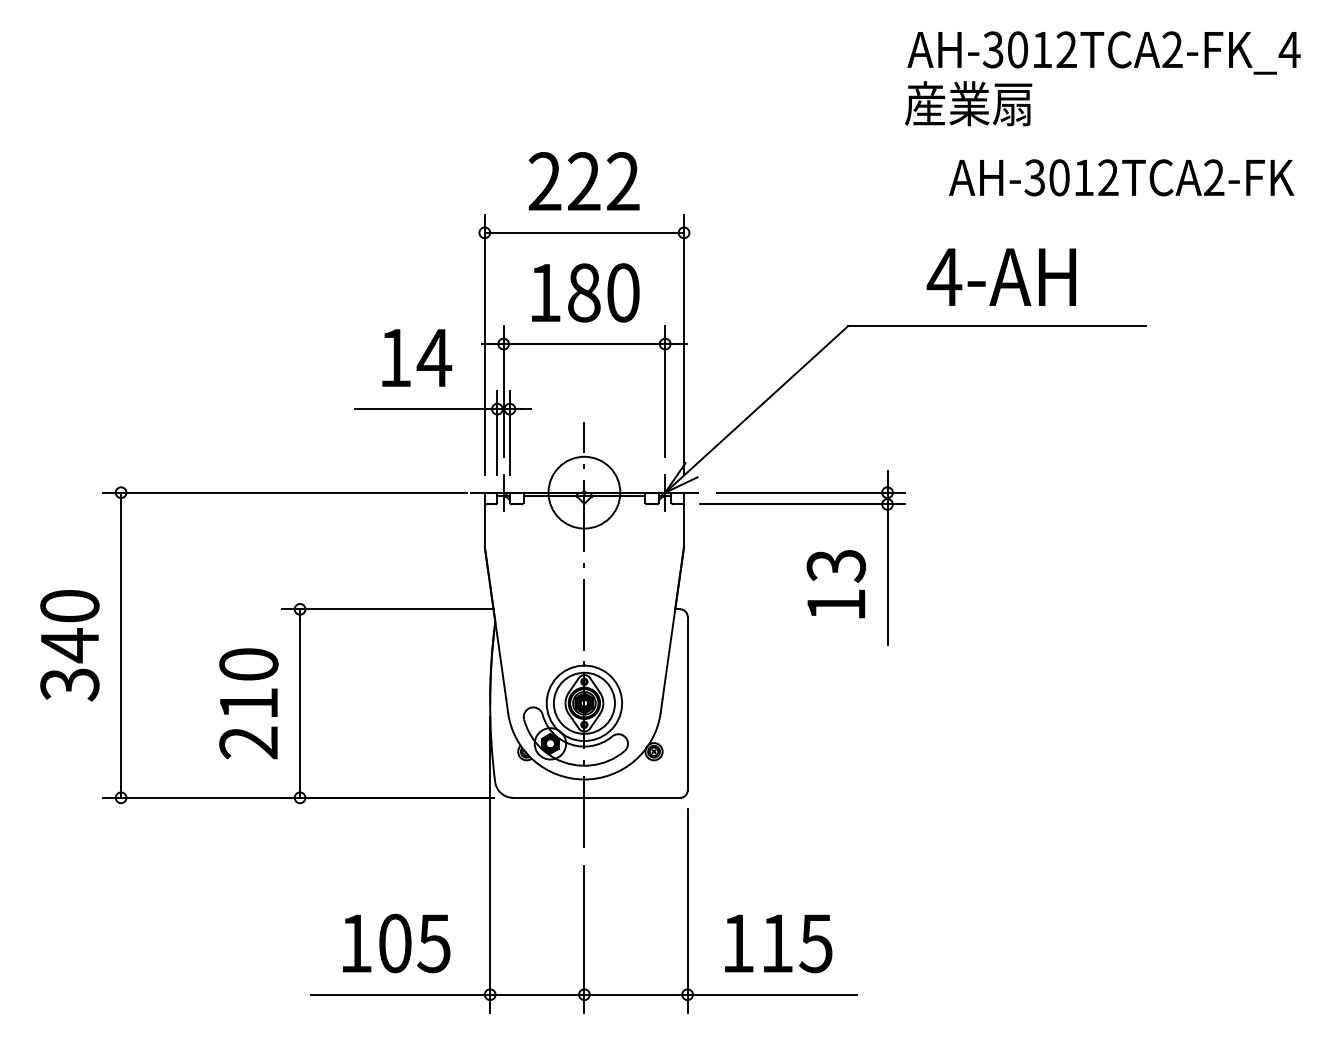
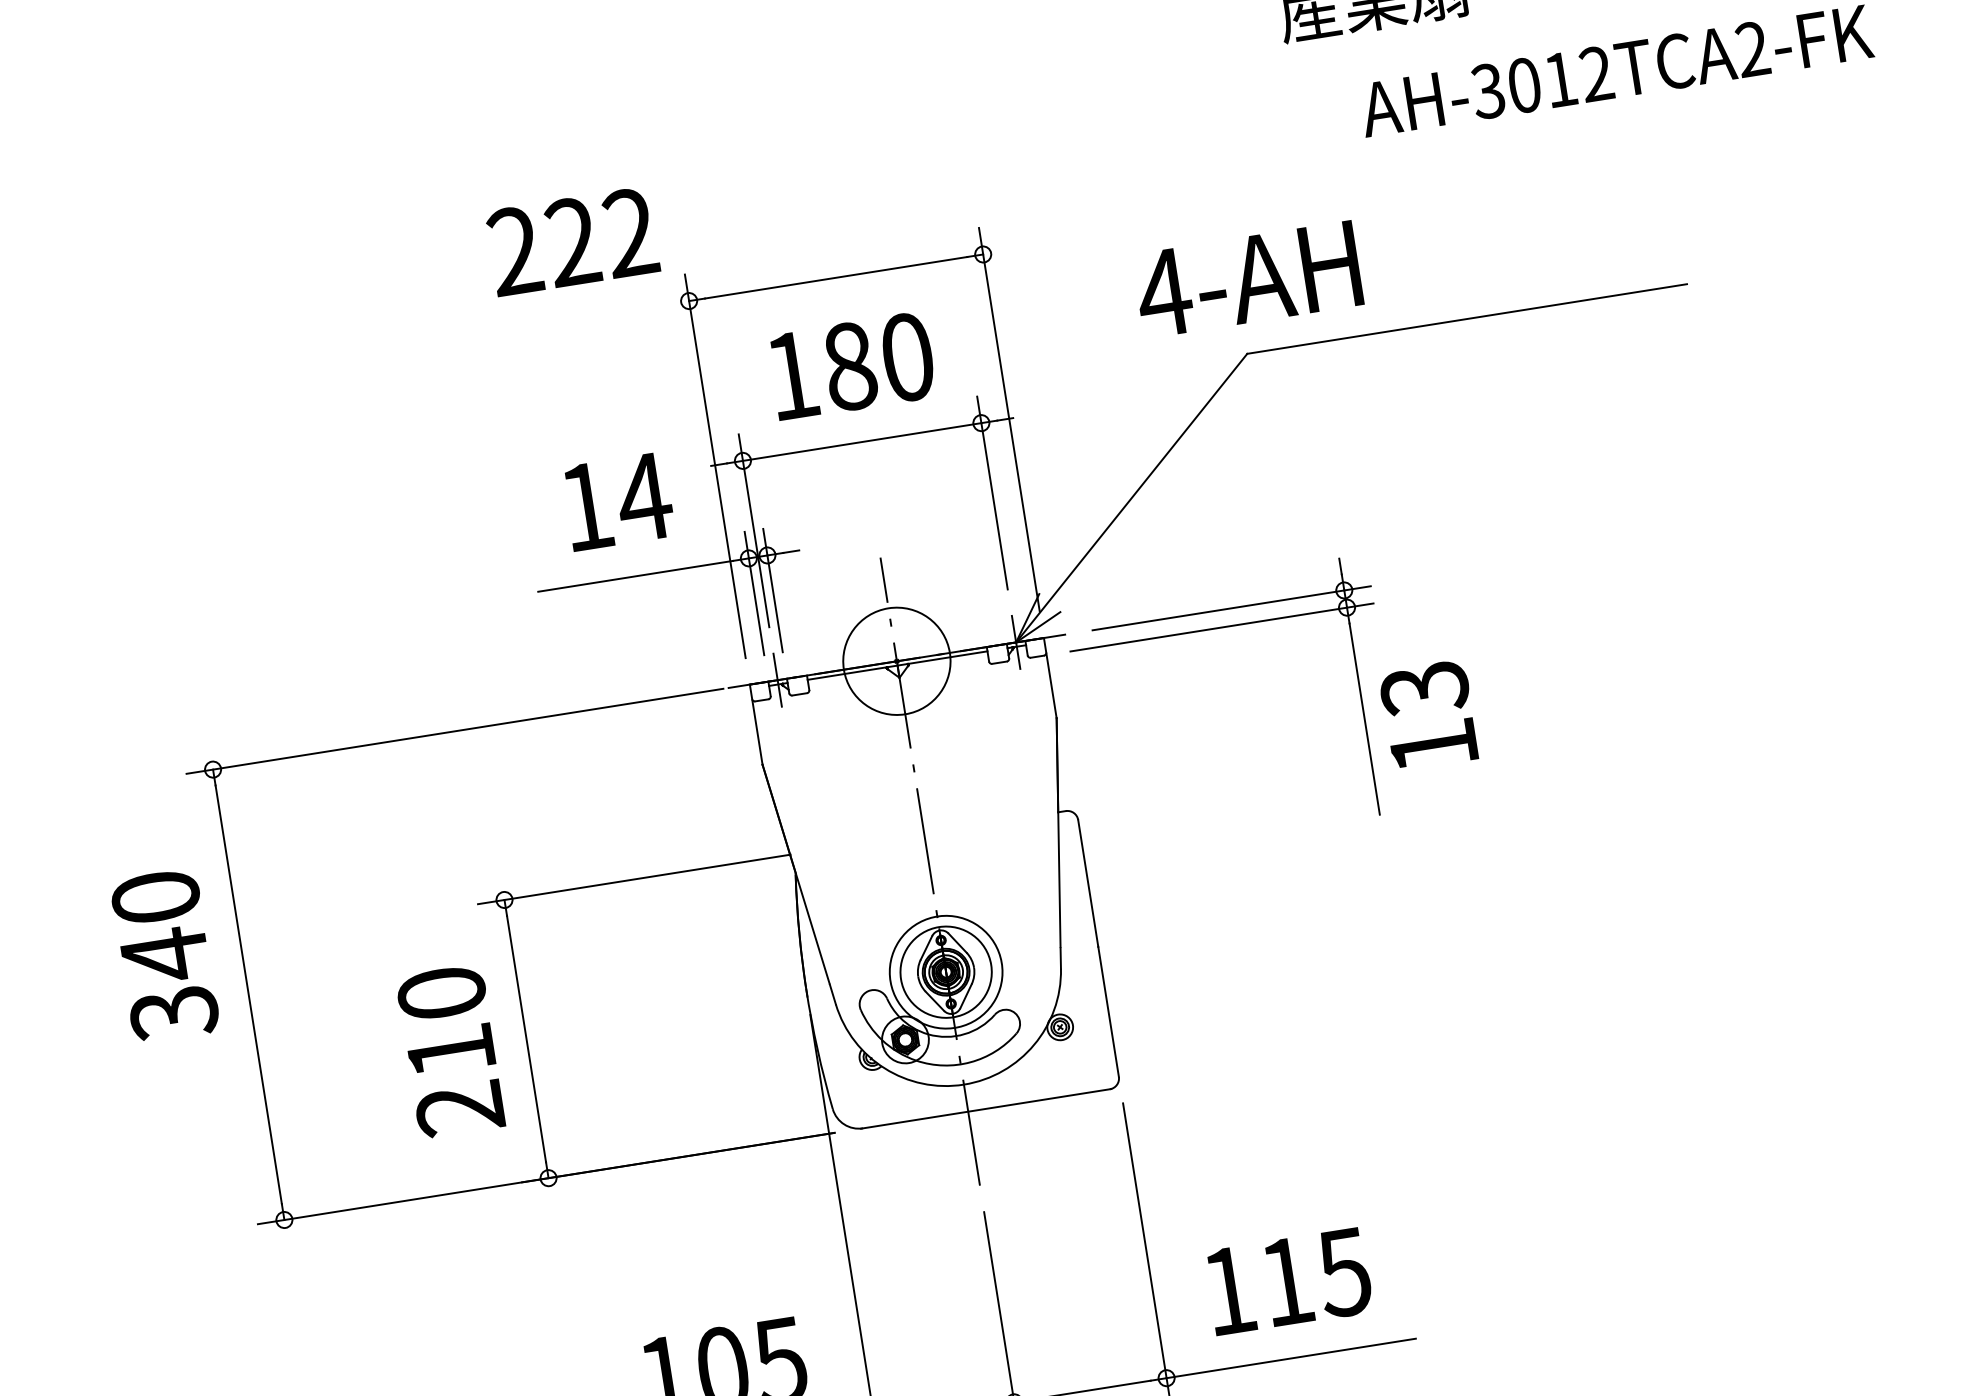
text: (583, 181) -> (571, 241), moved
text: (1000, 276) -> (1246, 278), moved
text: (835, 584) -> (1427, 716), moved
text: (69, 645) -> (164, 955), moved

